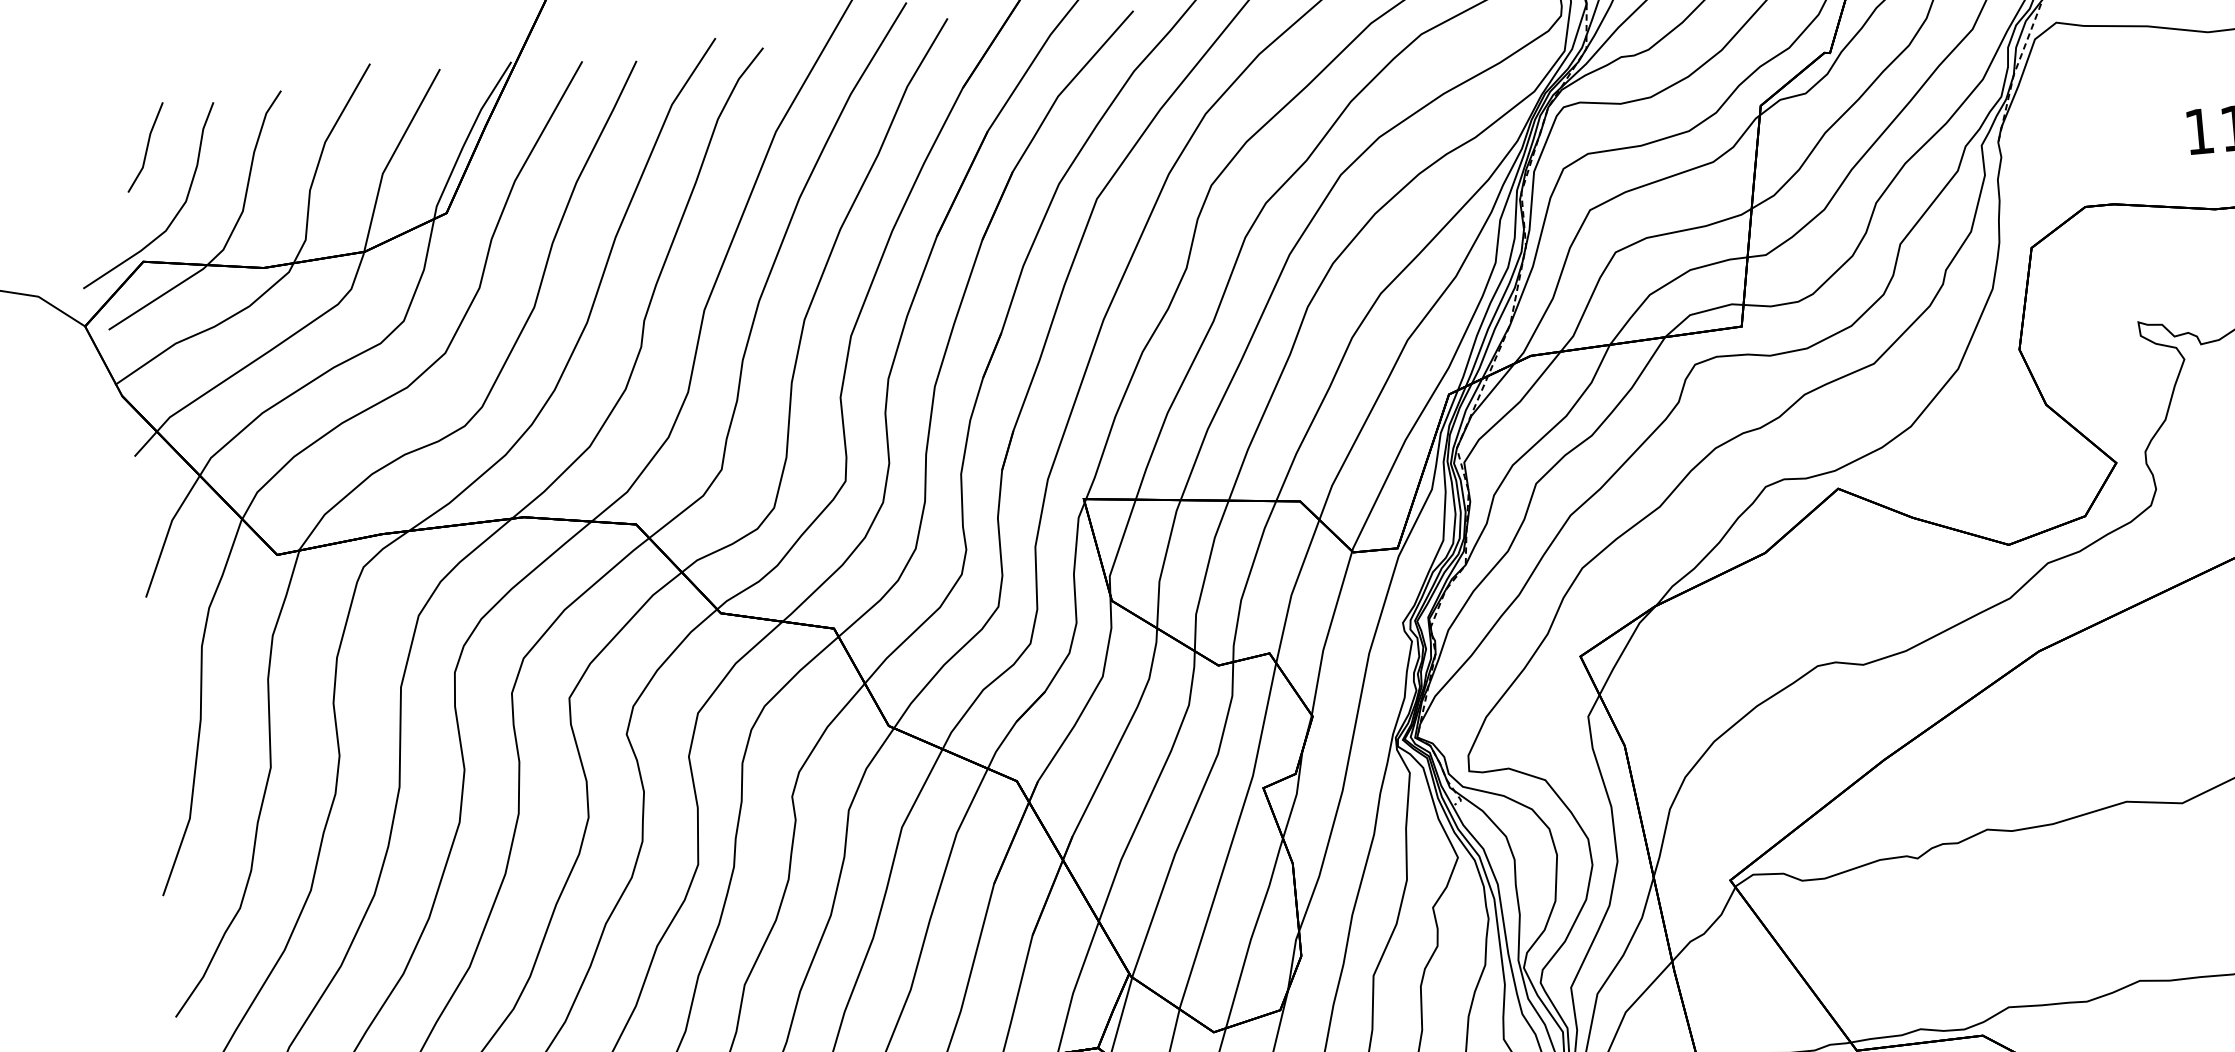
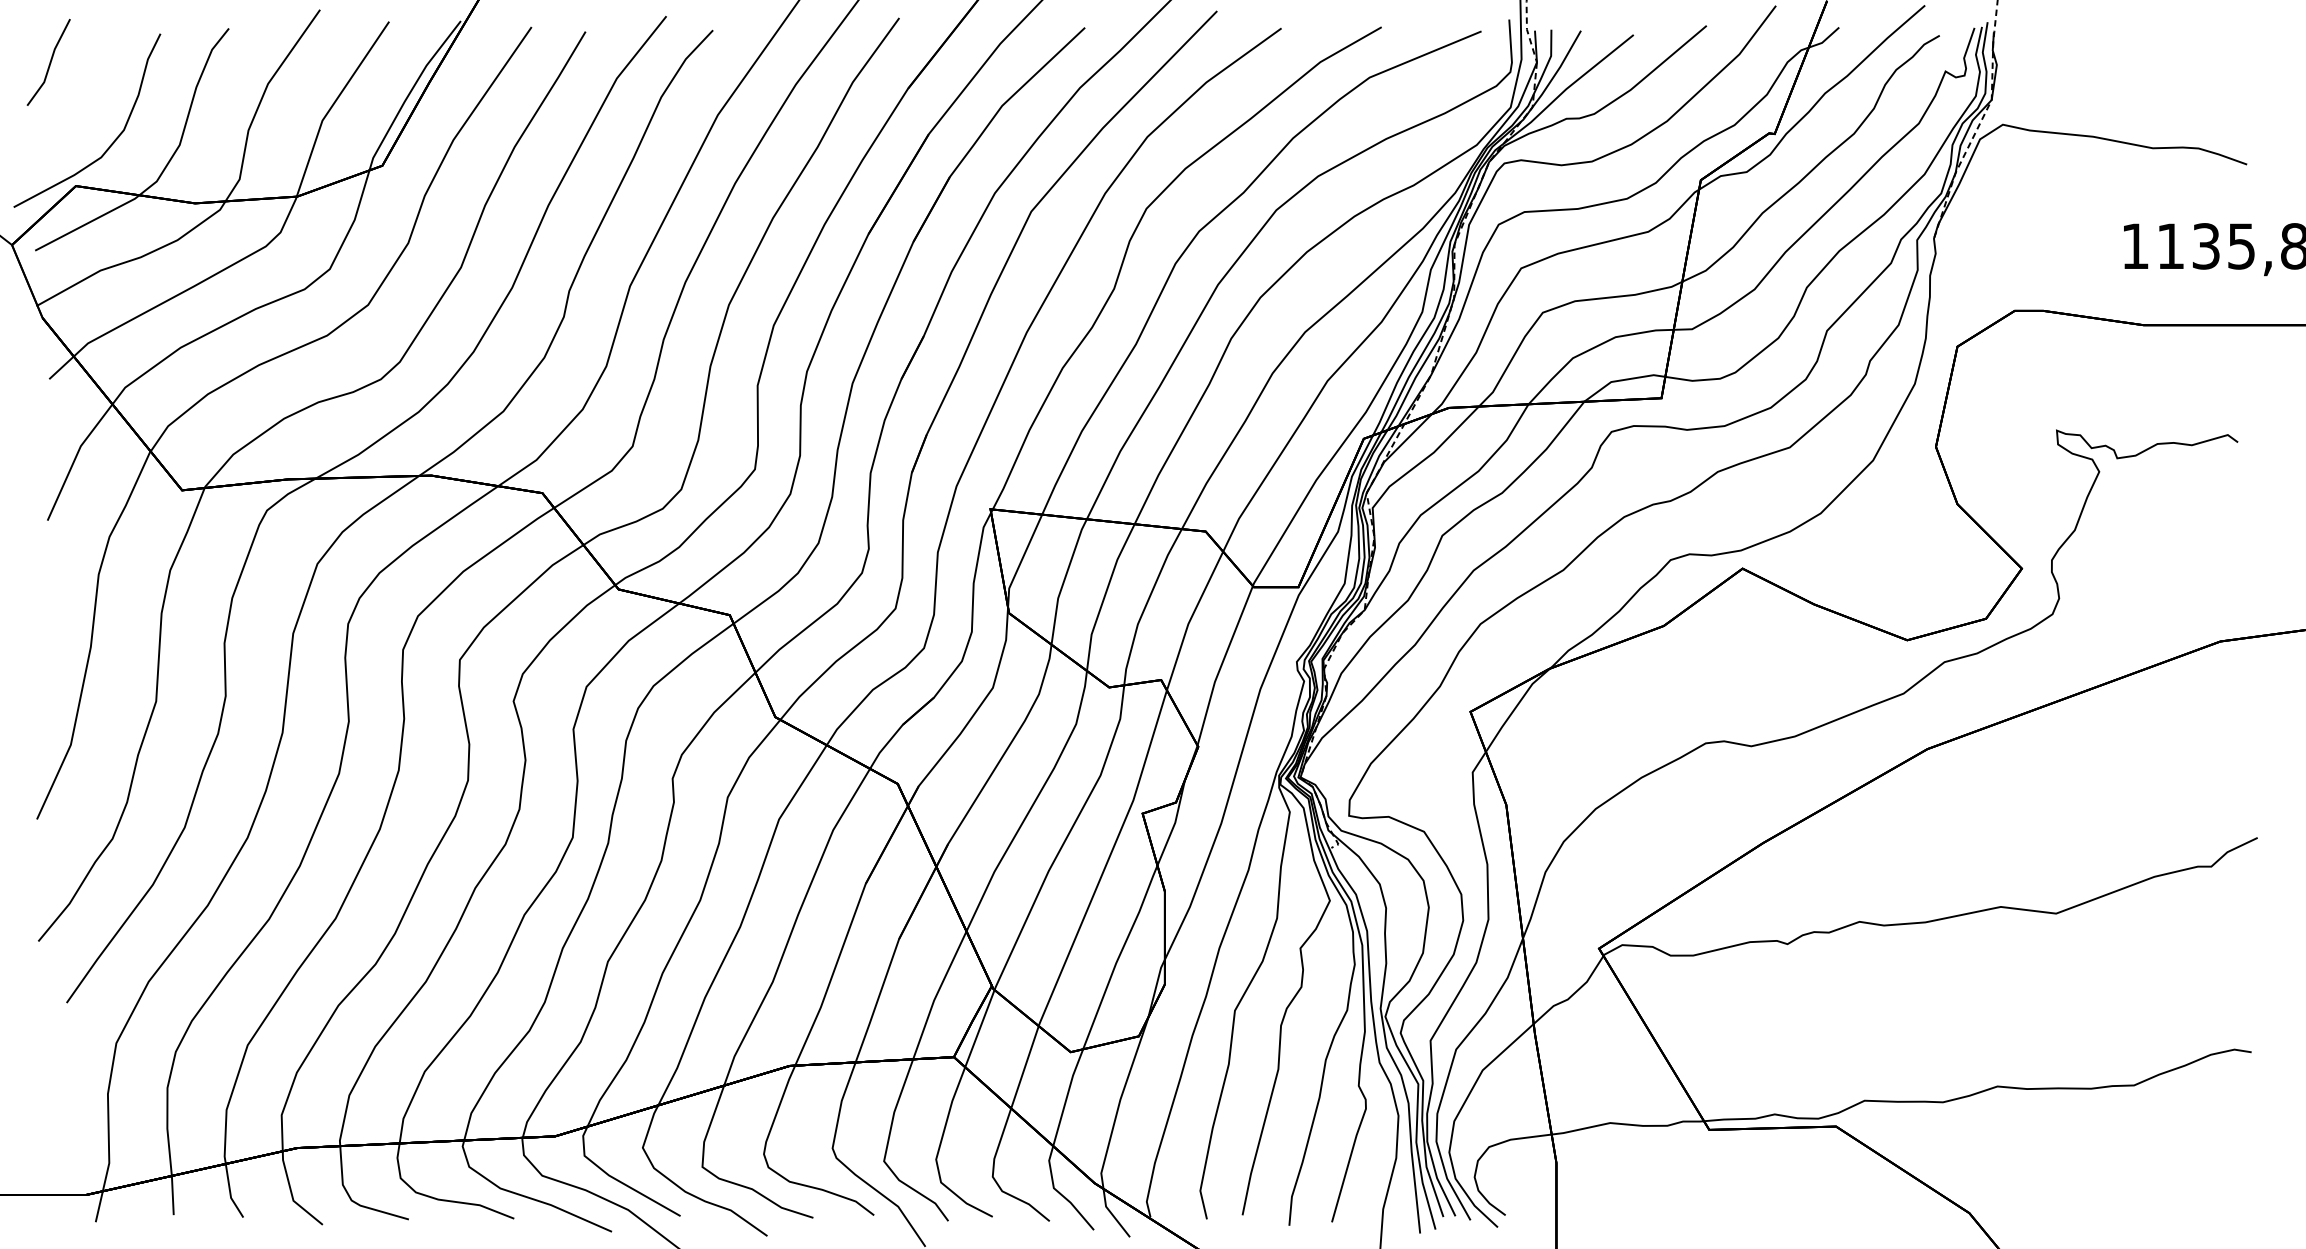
line: (146, 147) -> (49, 62), moved

